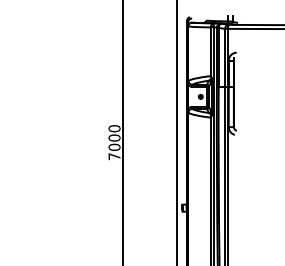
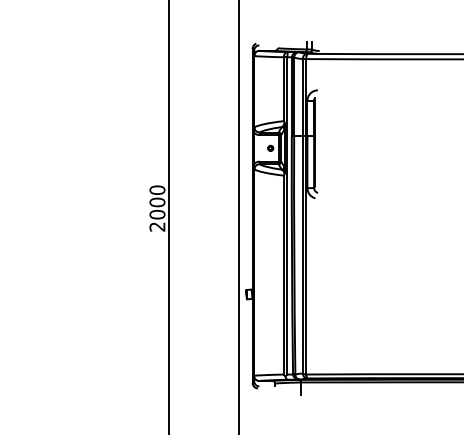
text: (114, 156) -> (157, 226), 7000 -> 2000

